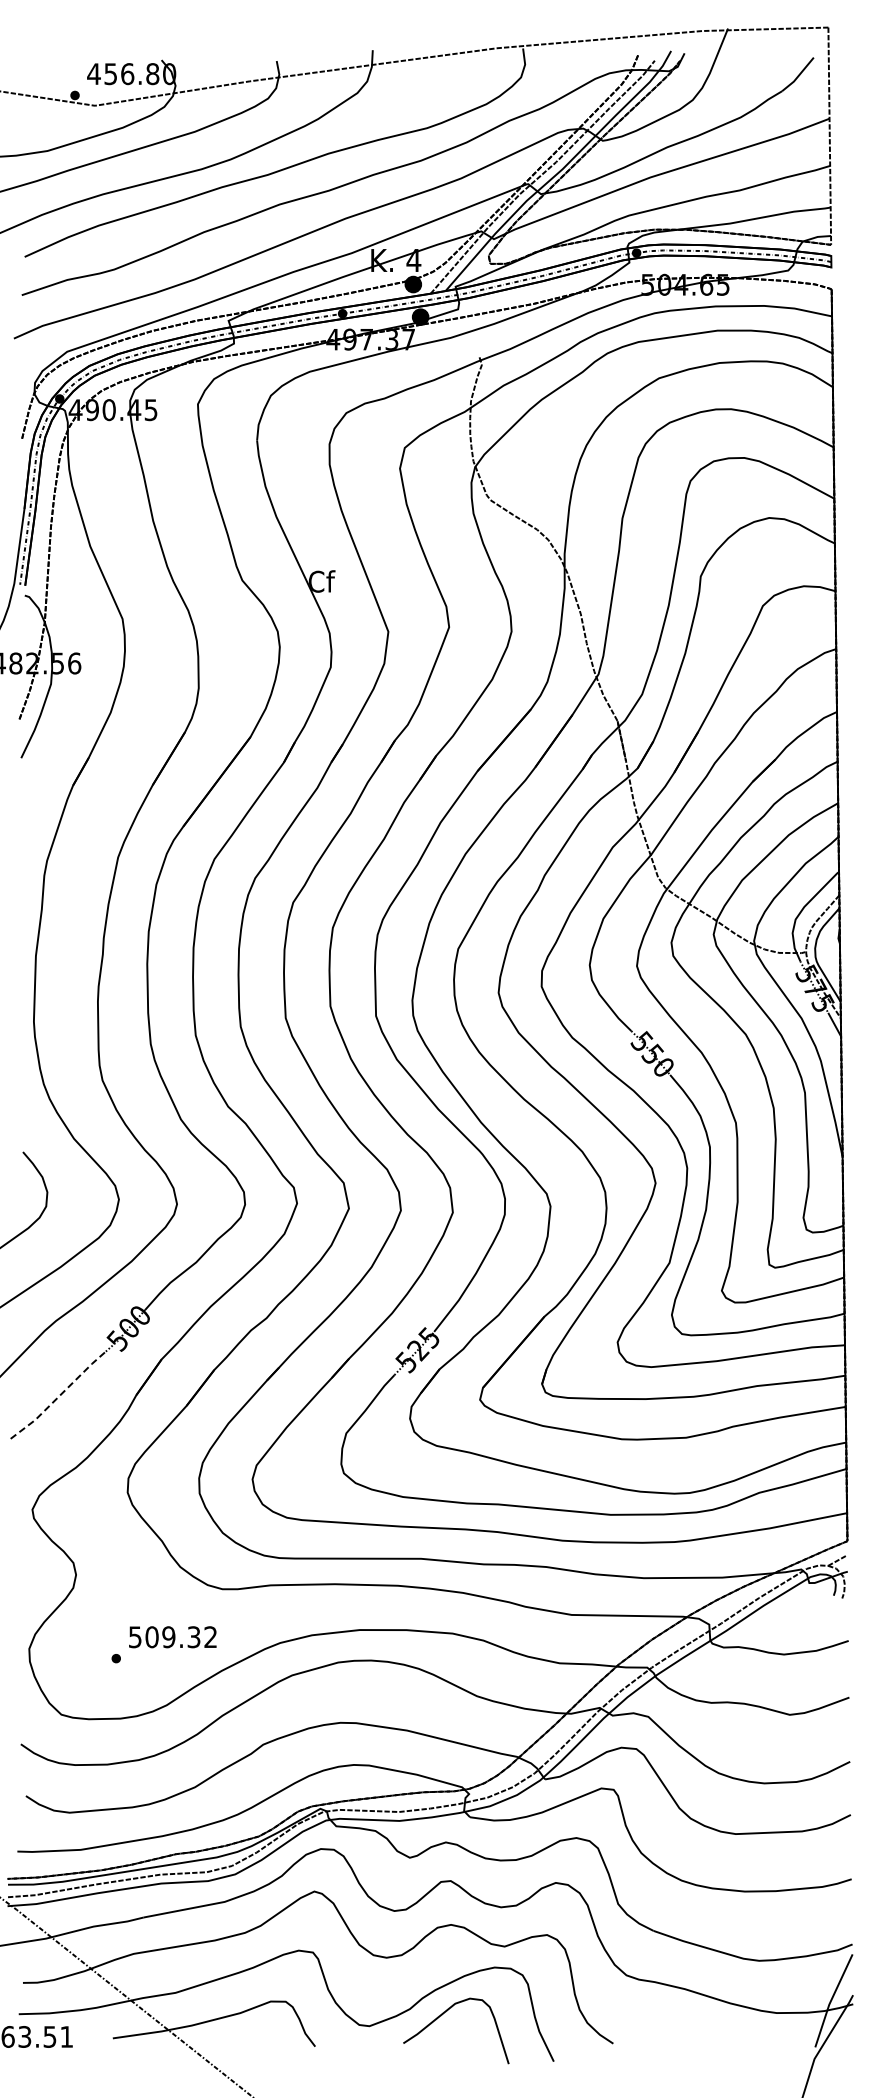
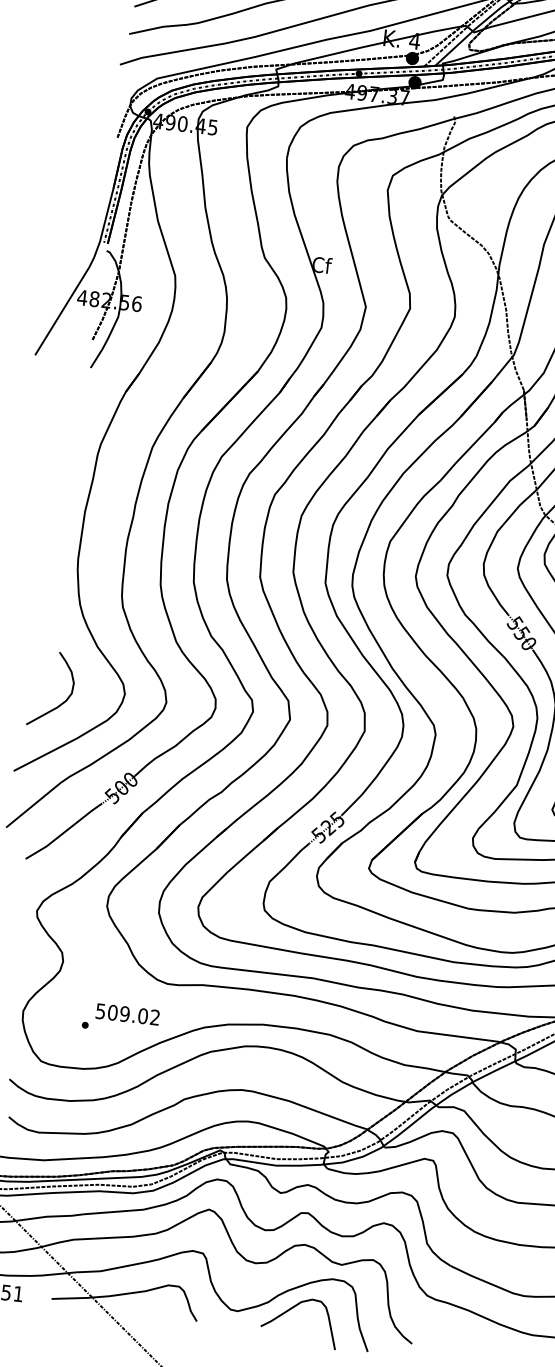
line: (57, 1397) -> (64, 832), dashed -> solid
text: (193, 1637) -> (142, 1016), 509.32 -> 509.02

